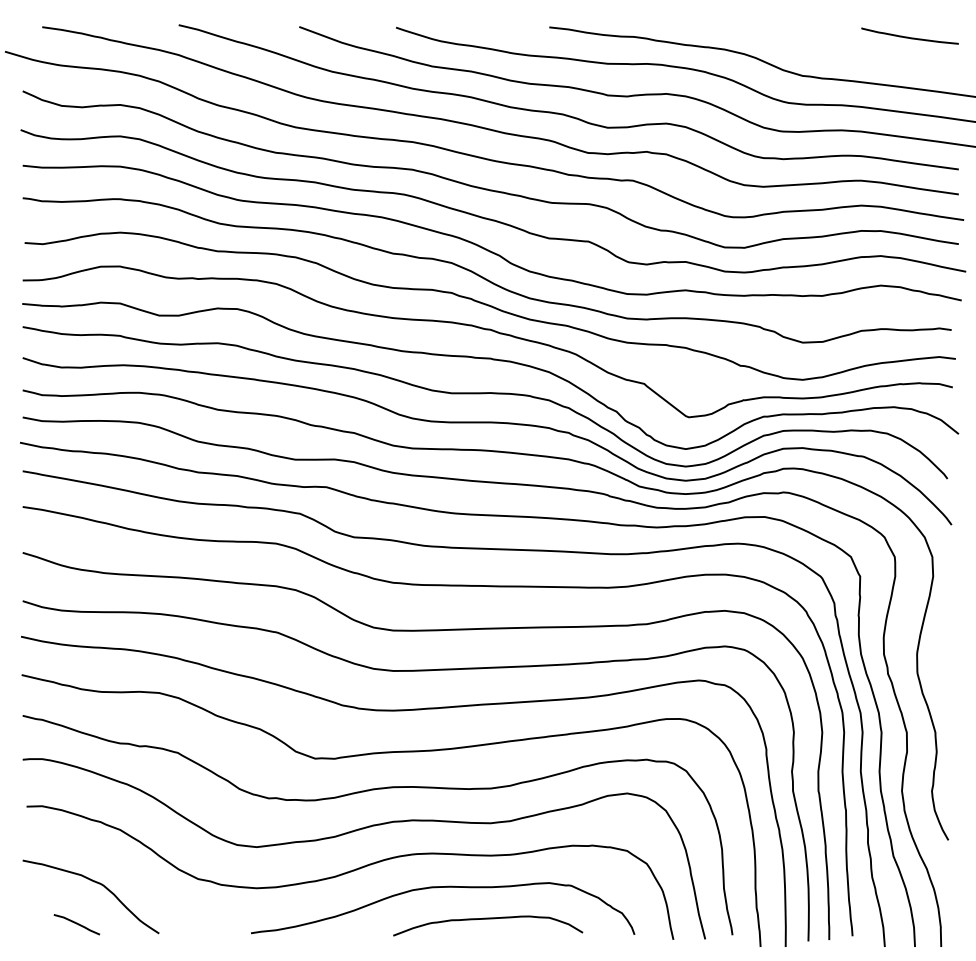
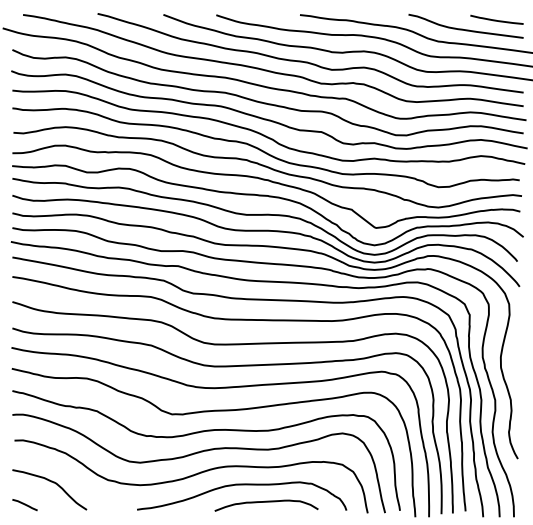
curve: (852, 53) -> (465, 29), added
line: (76, 925) -> (24, 505), moved

